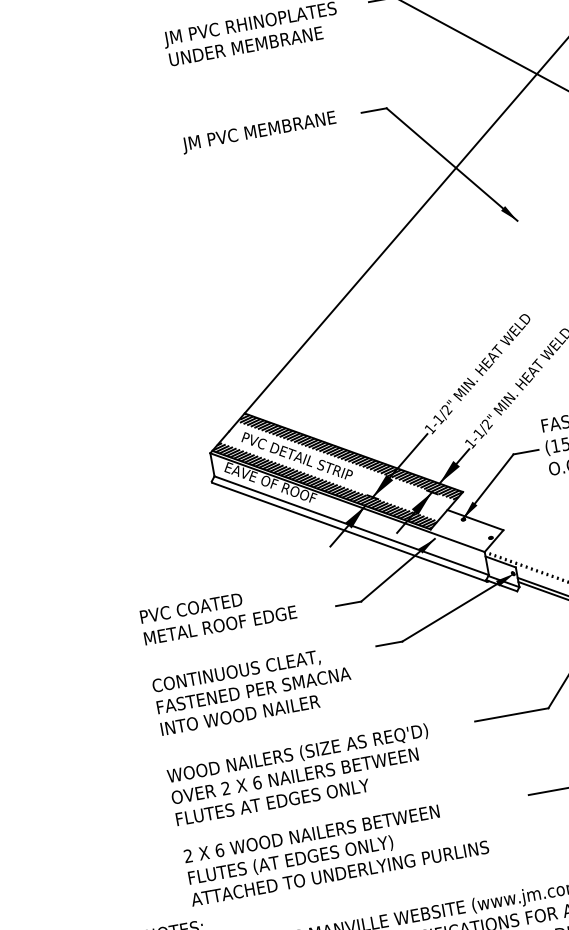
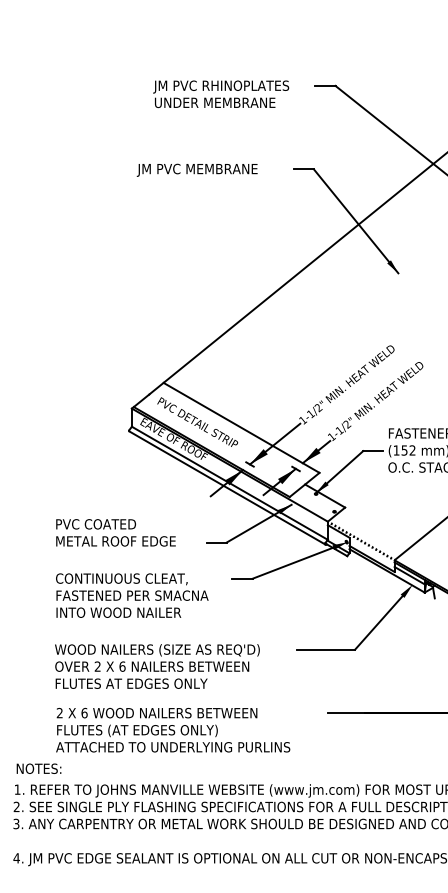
text: (257, 131) -> (196, 169), moved
hatch: (350, 456) -> (238, 430), removed
hatch: (324, 486) -> (214, 449), removed

